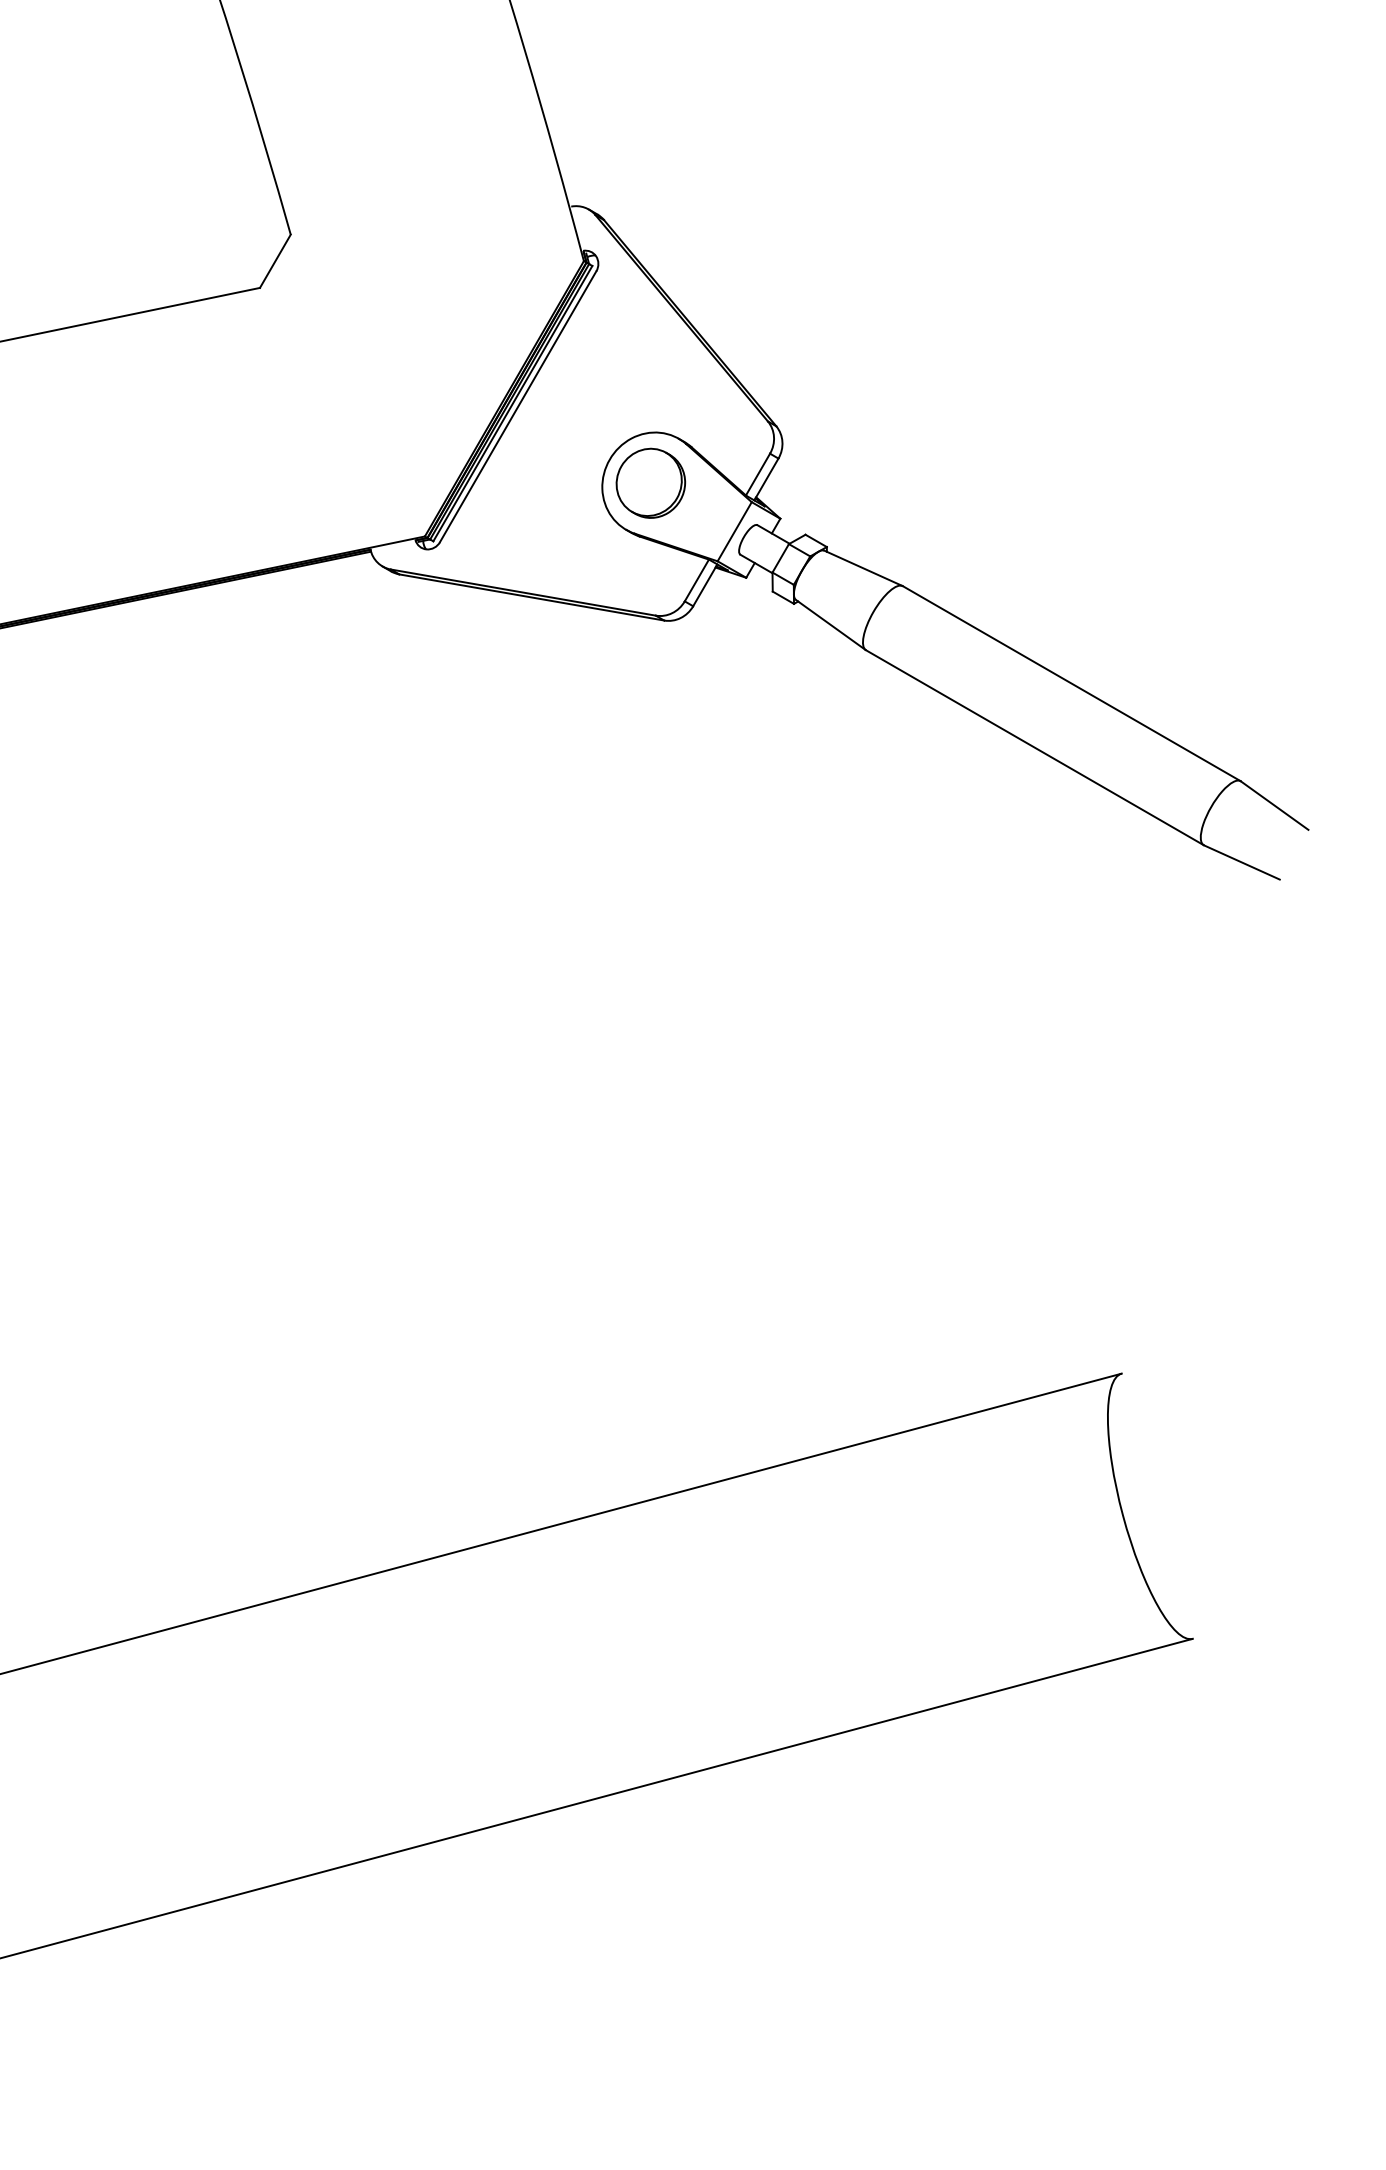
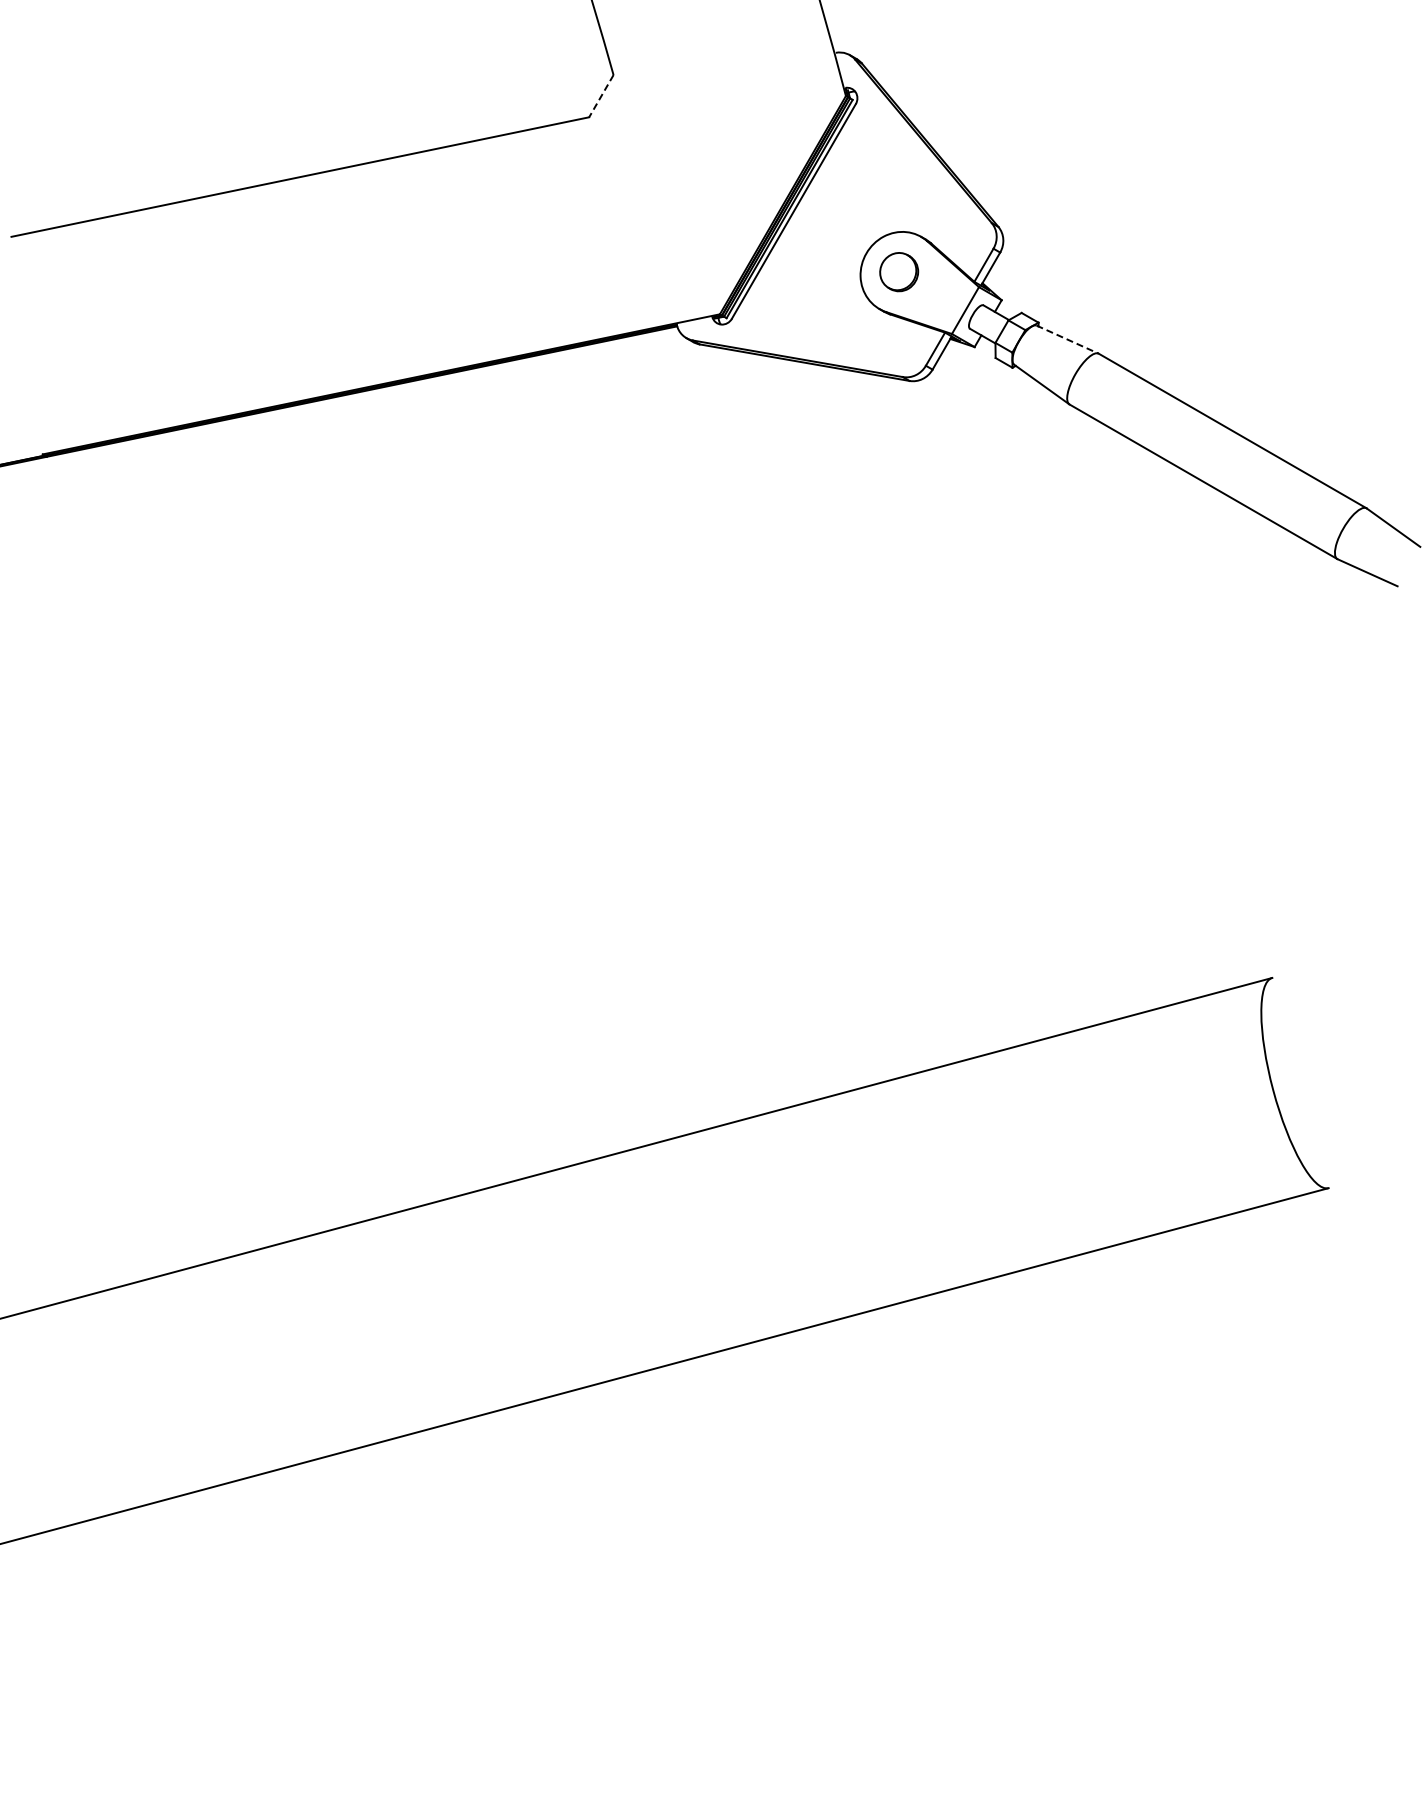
line: (275, 261) -> (601, 96), solid -> dashed
part: (651, 482) -> (899, 271), size x0.7
line: (864, 568) -> (1068, 339), solid -> dashed

